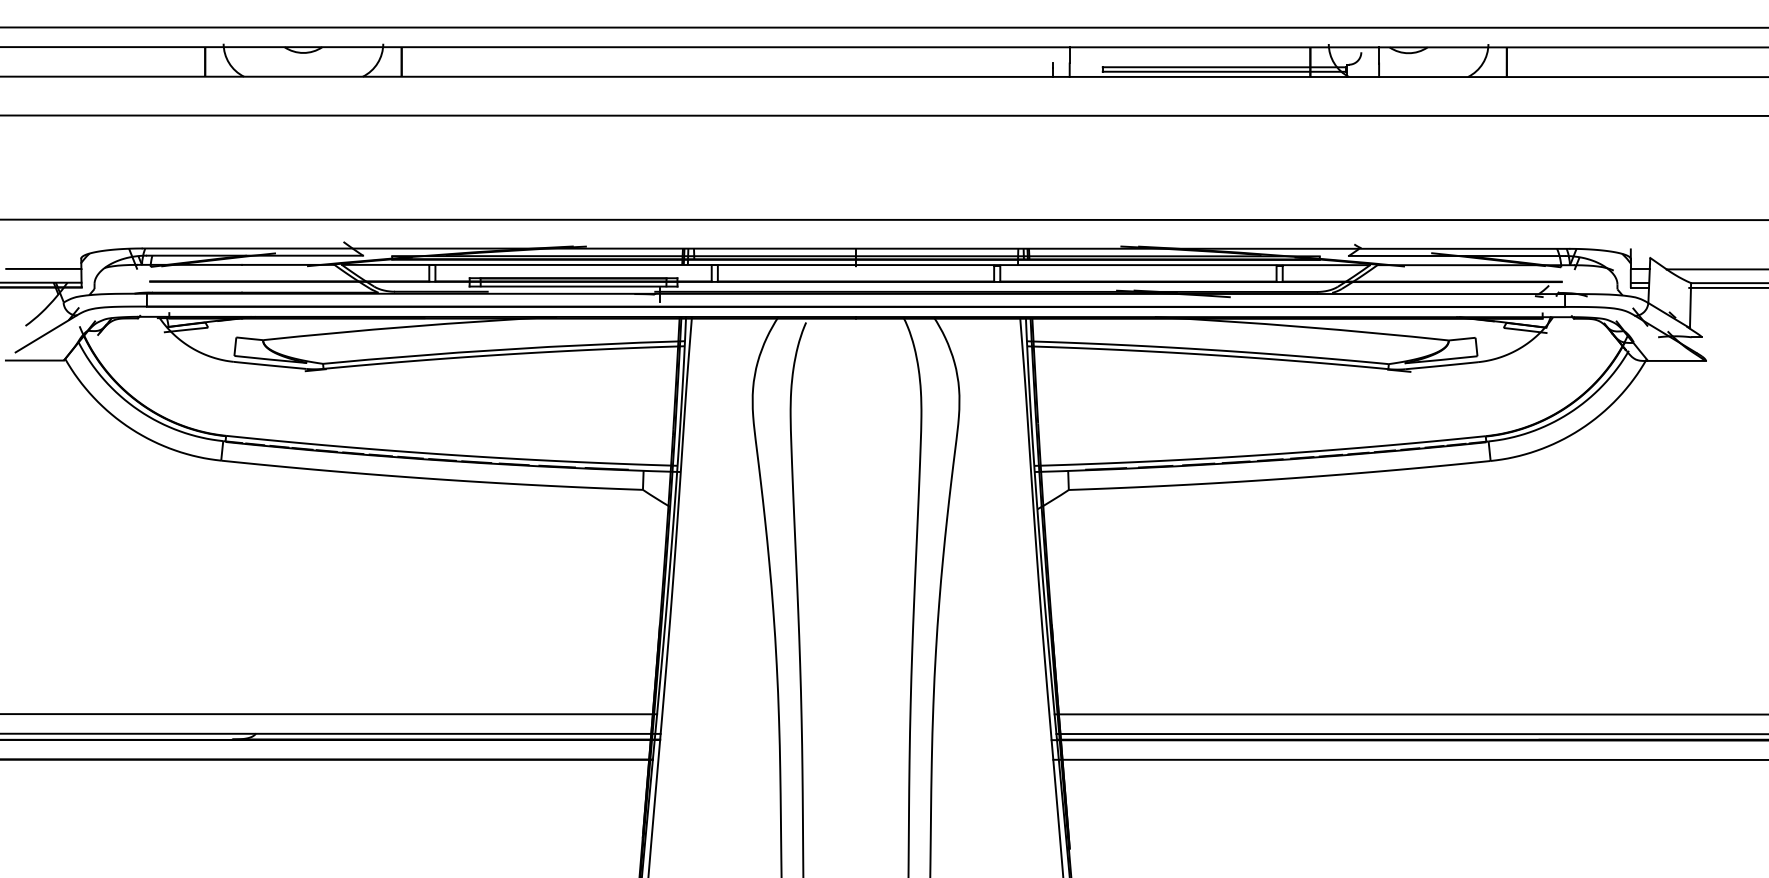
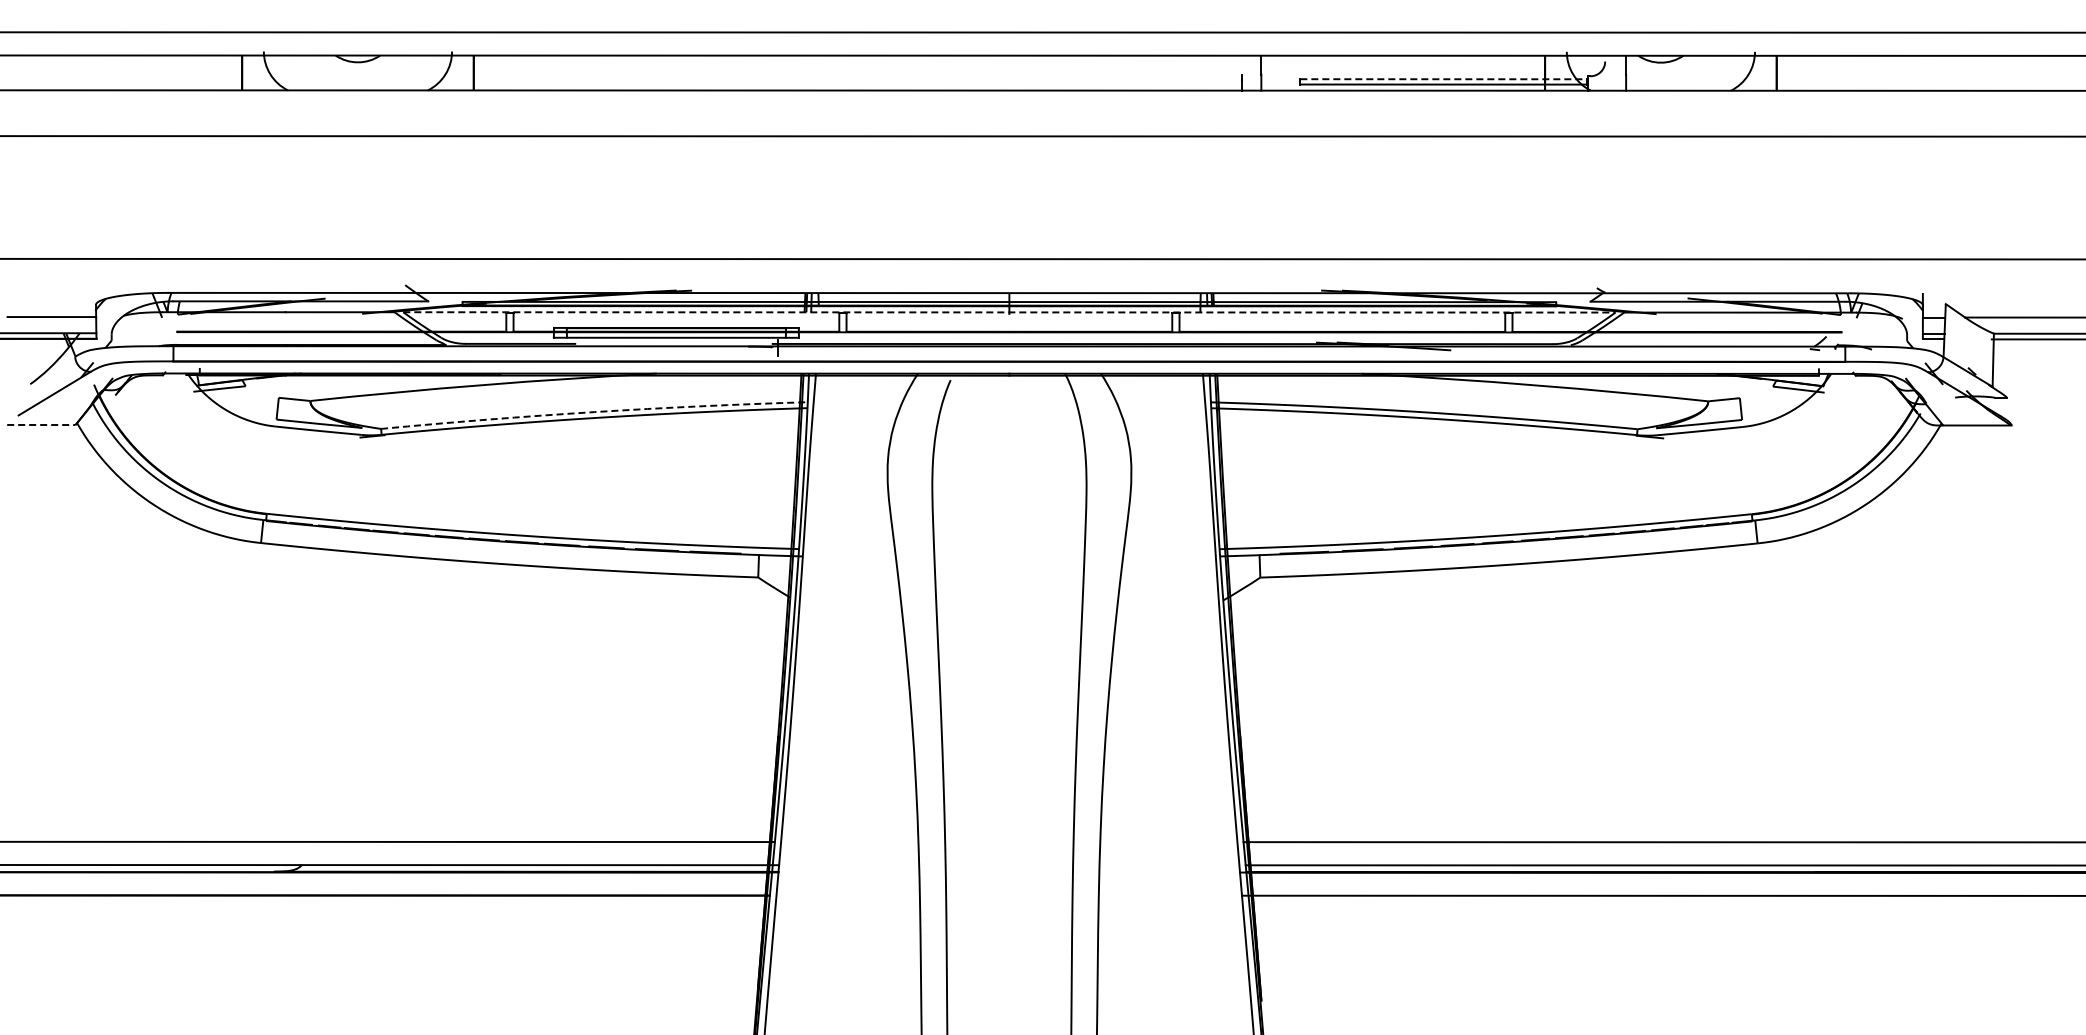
line: (1225, 67) -> (1444, 79), solid -> dashed
line: (856, 265) -> (1009, 312), solid -> dashed
arc: (504, 349) -> (594, 412), solid -> dashed
line: (35, 360) -> (41, 425), solid -> dashed

